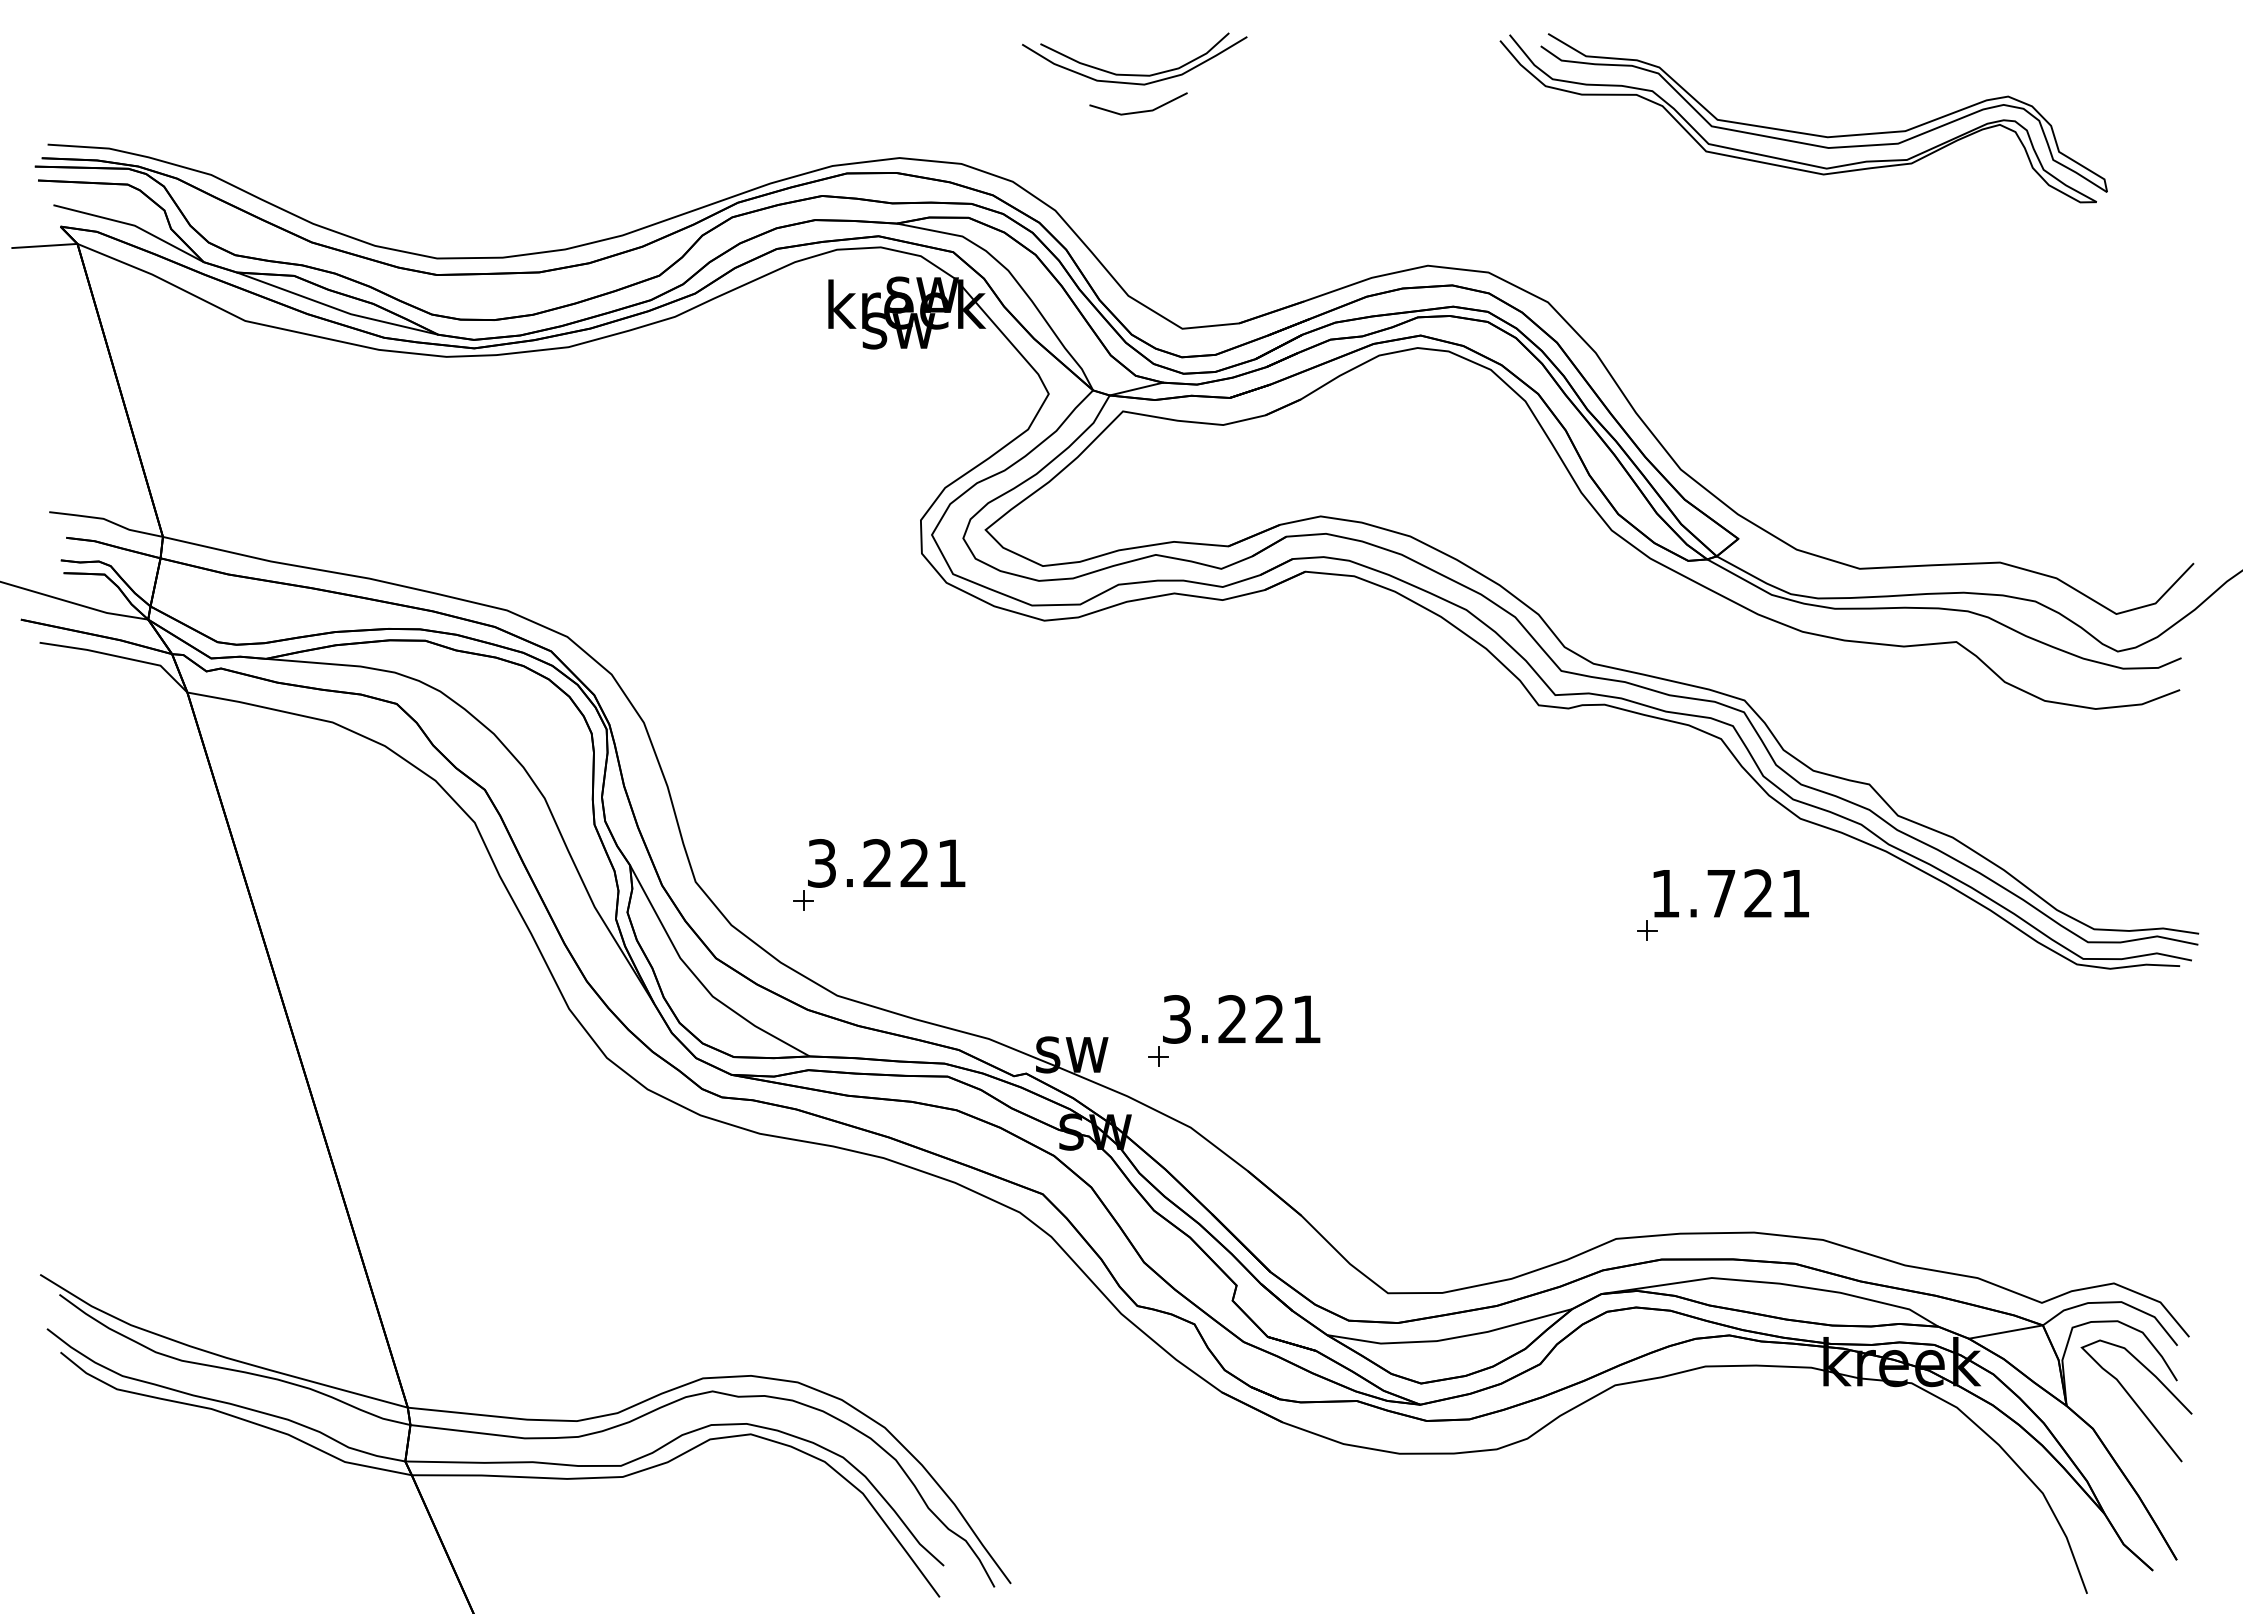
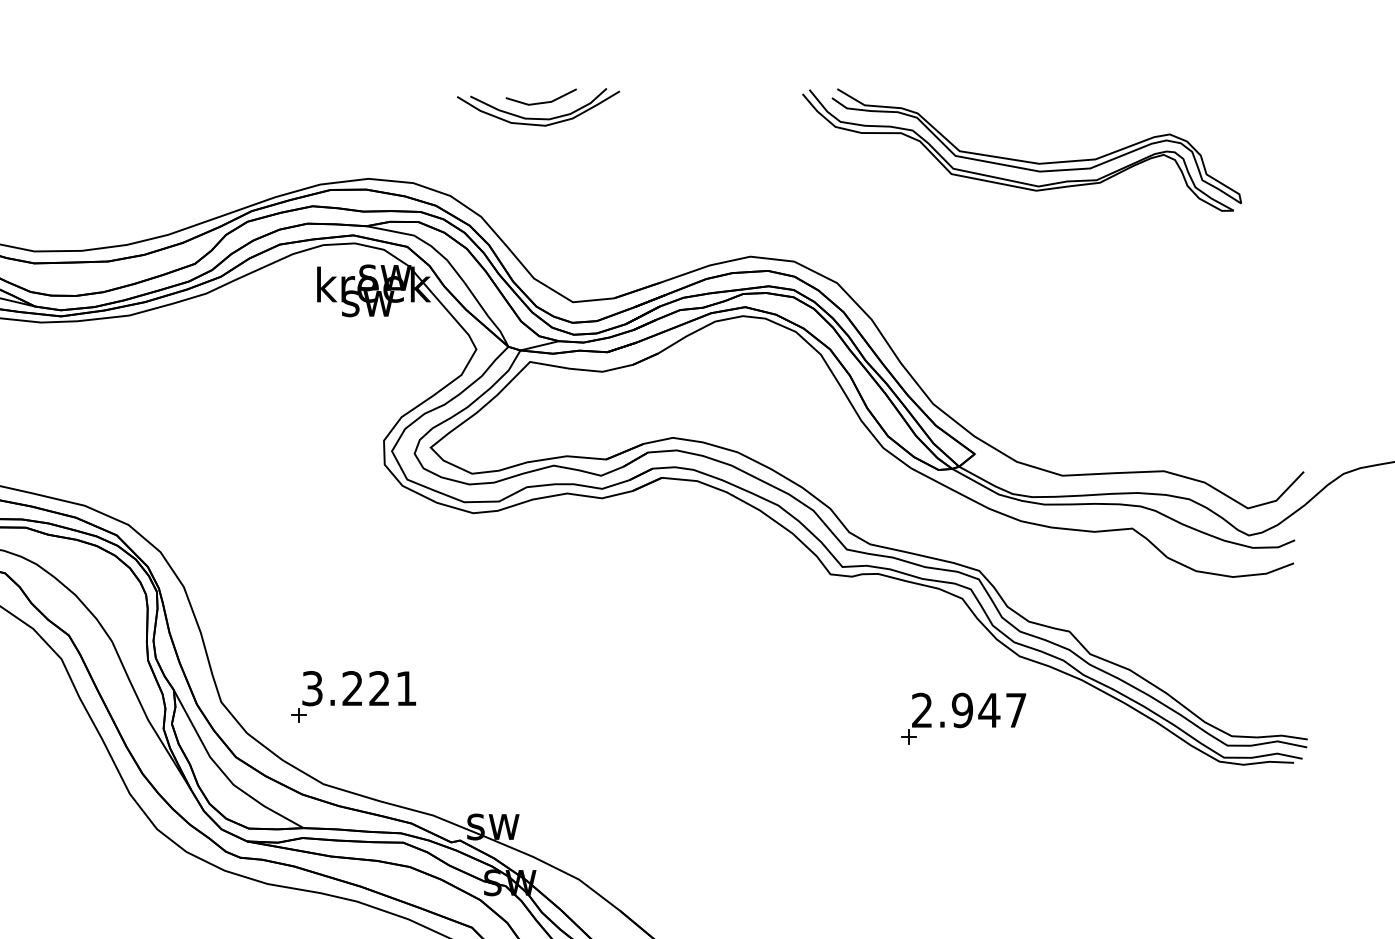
line: (1138, 111) -> (541, 102), moved
text: (1730, 893) -> (969, 710), 1.721 -> 2.947
part: (1234, 1030) -> (610, 809), removed

